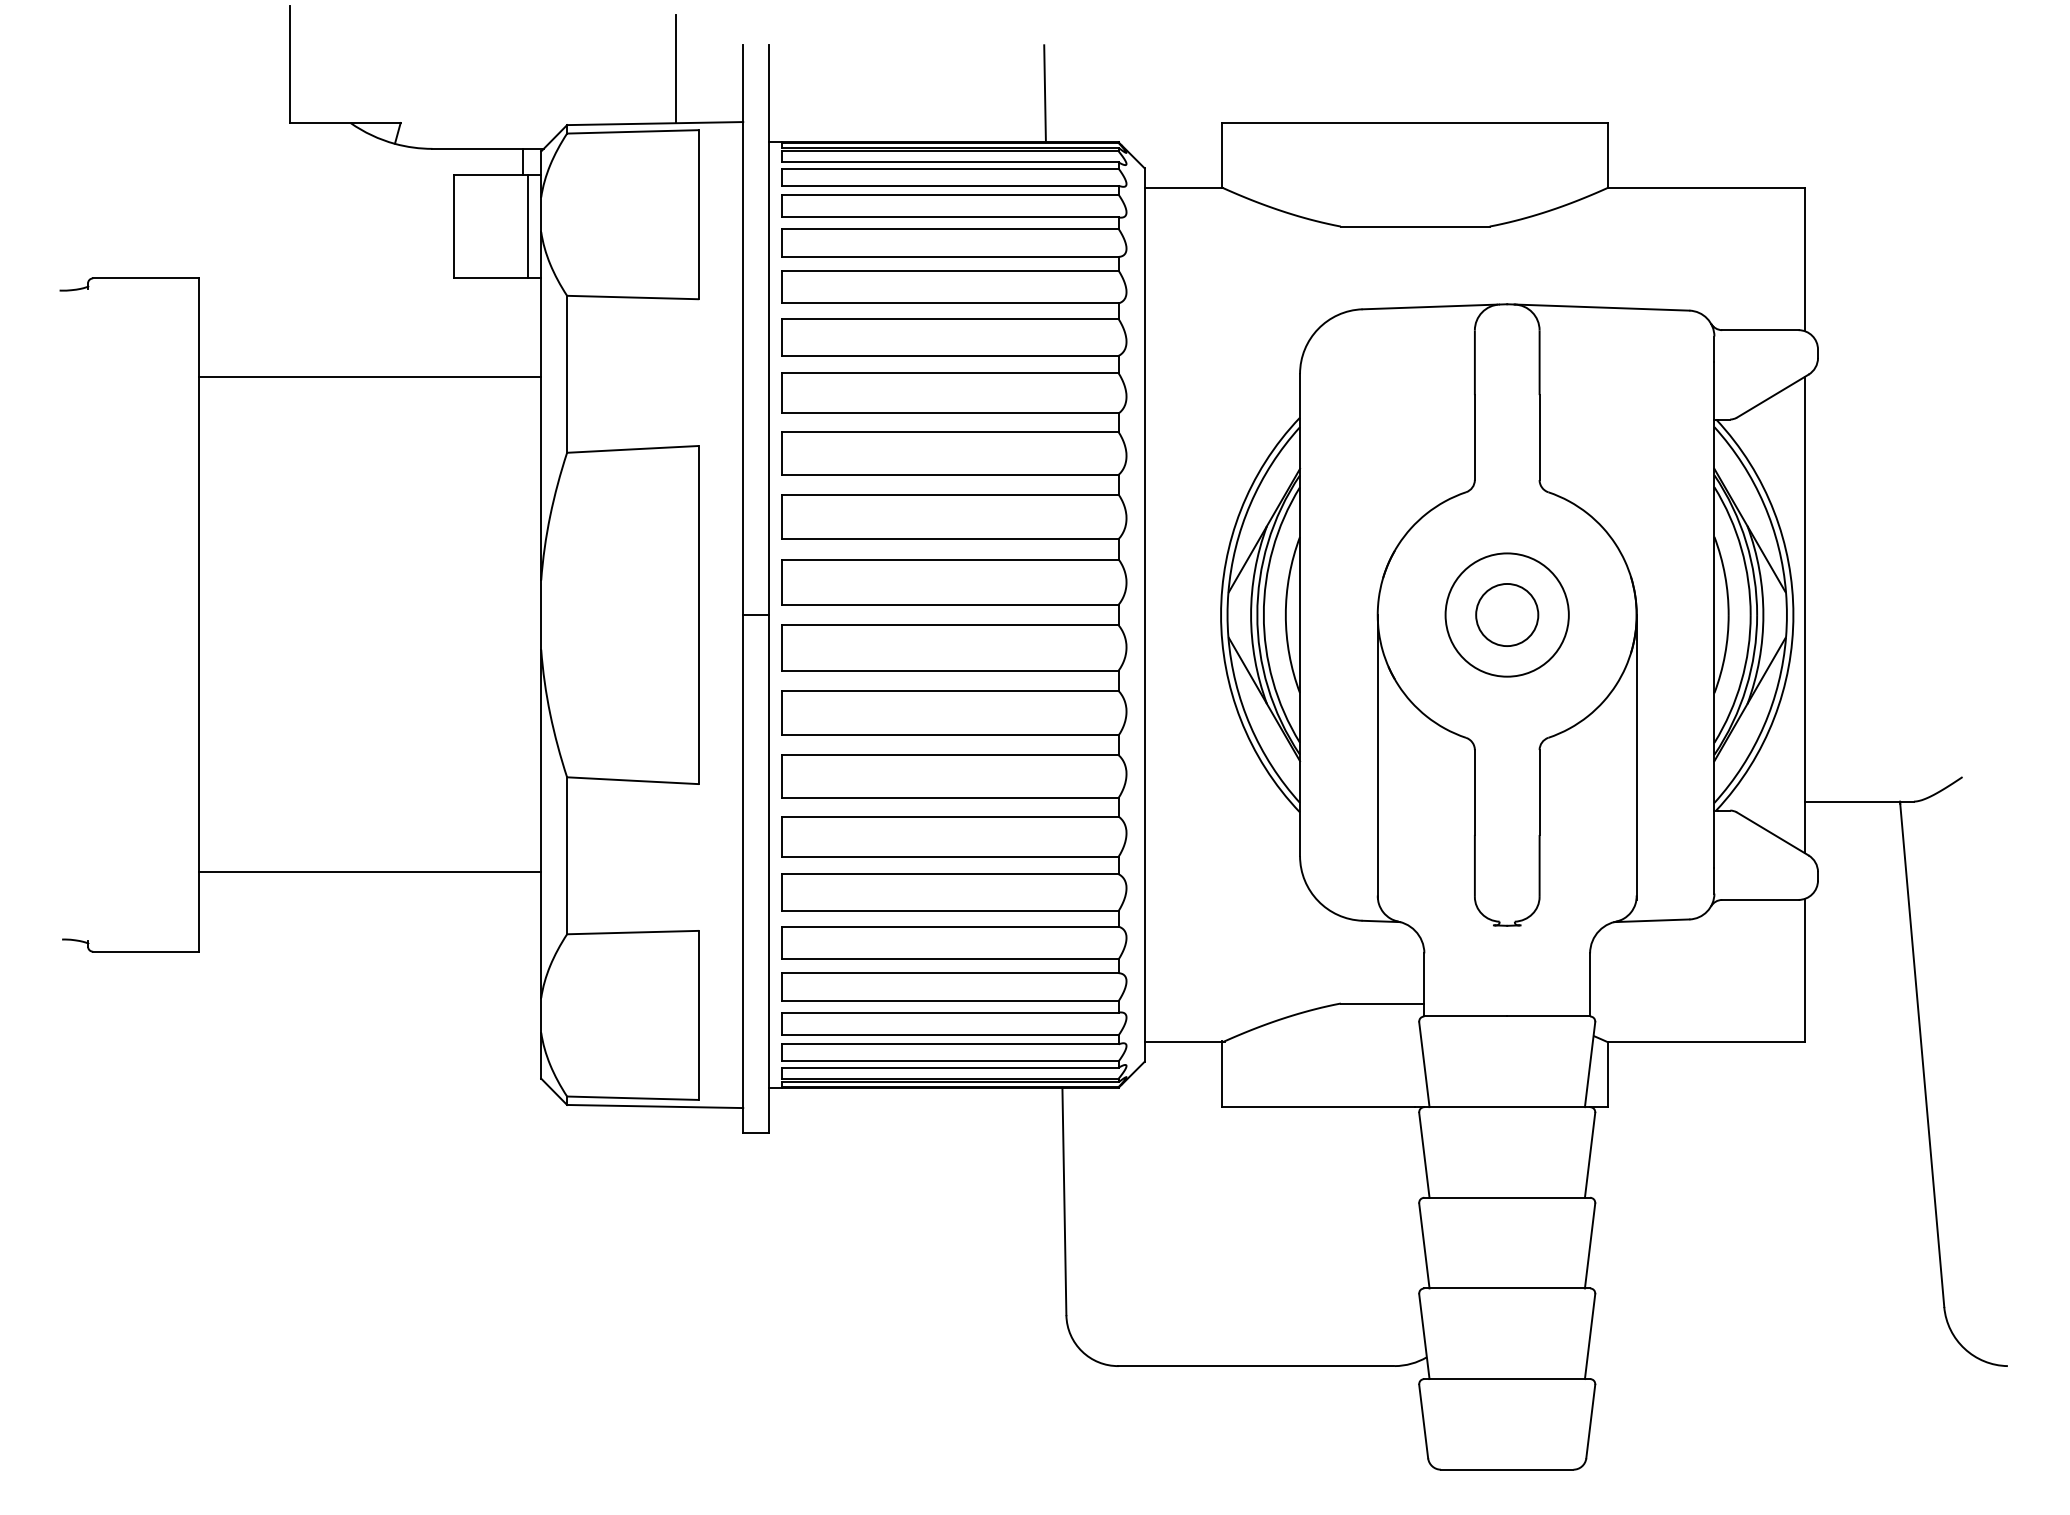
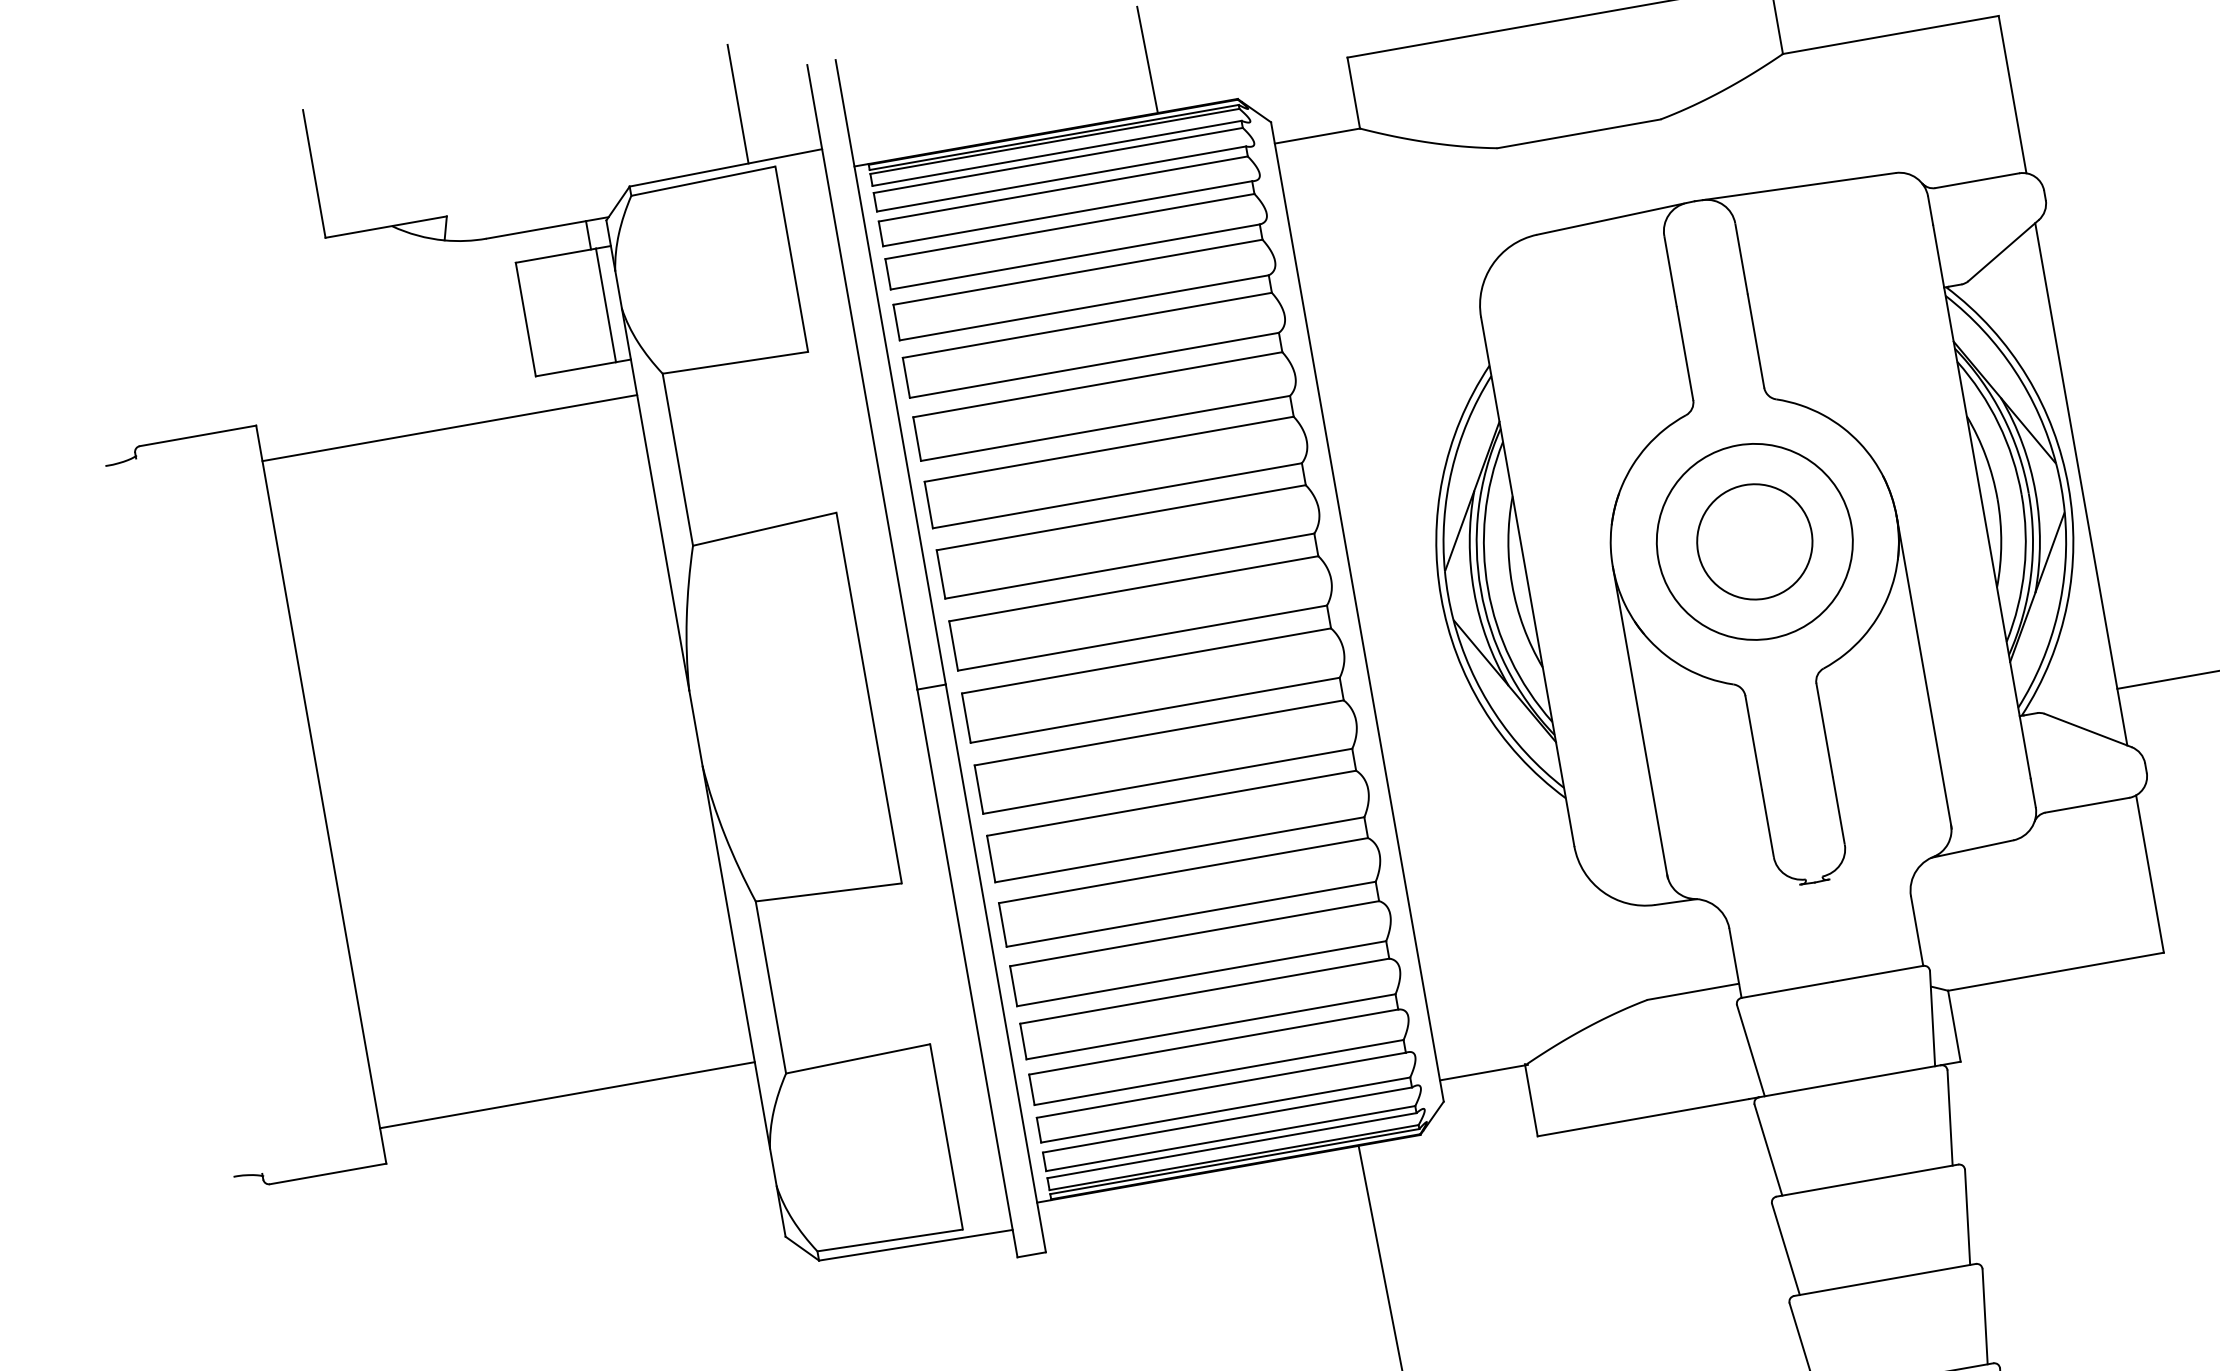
line: (370, 376) -> (450, 427), moved
circle: (1507, 614) -> (1755, 541), size x1.67
circle: (1507, 615) -> (1755, 542), size x1.43
line: (370, 872) -> (567, 1095), moved

